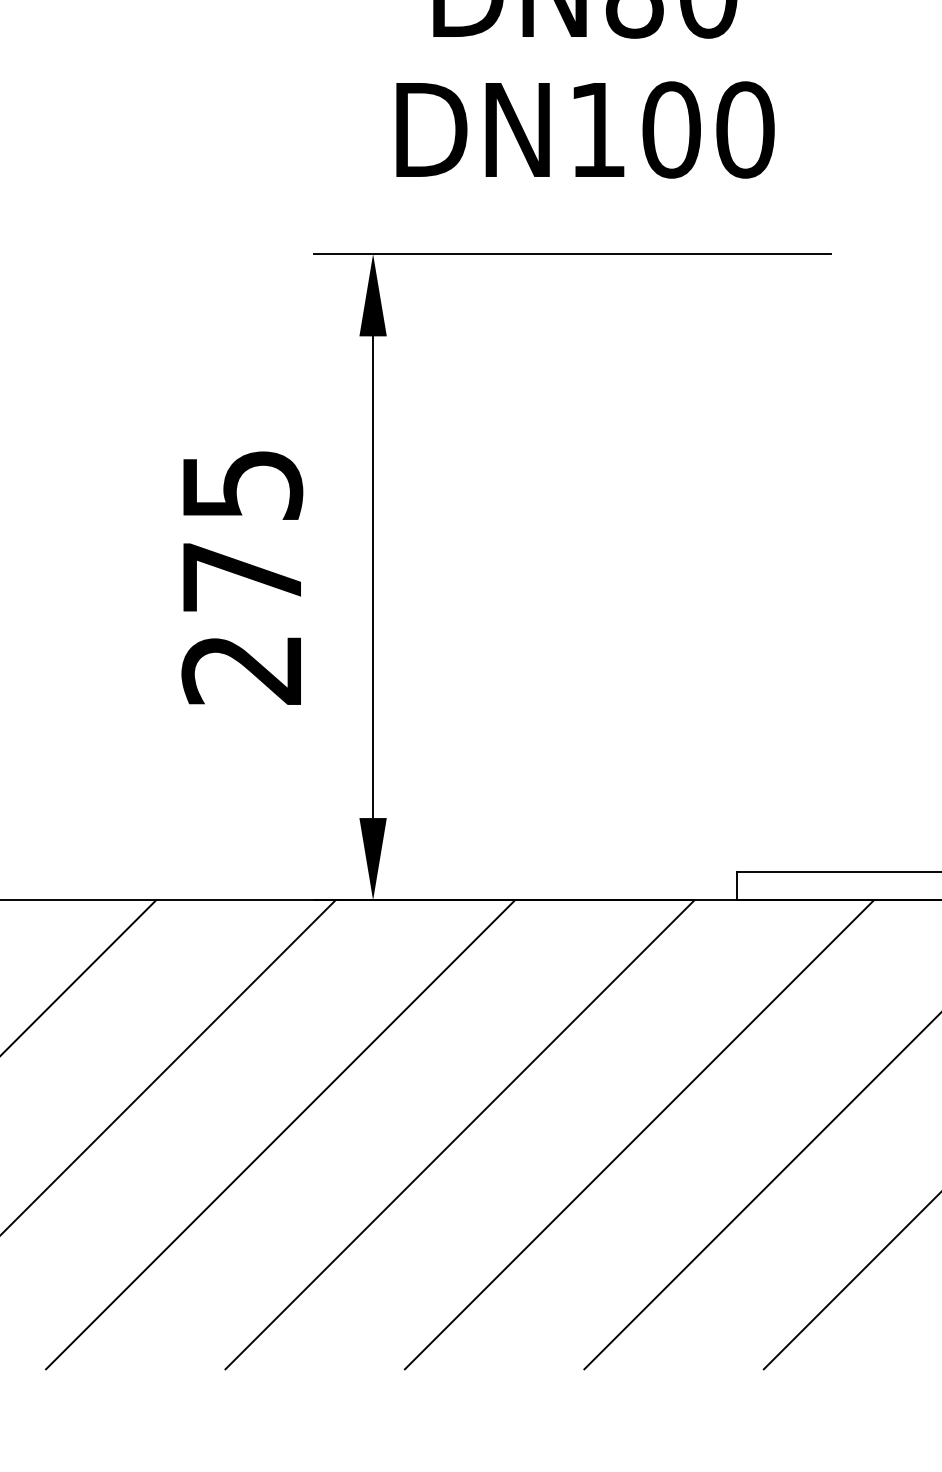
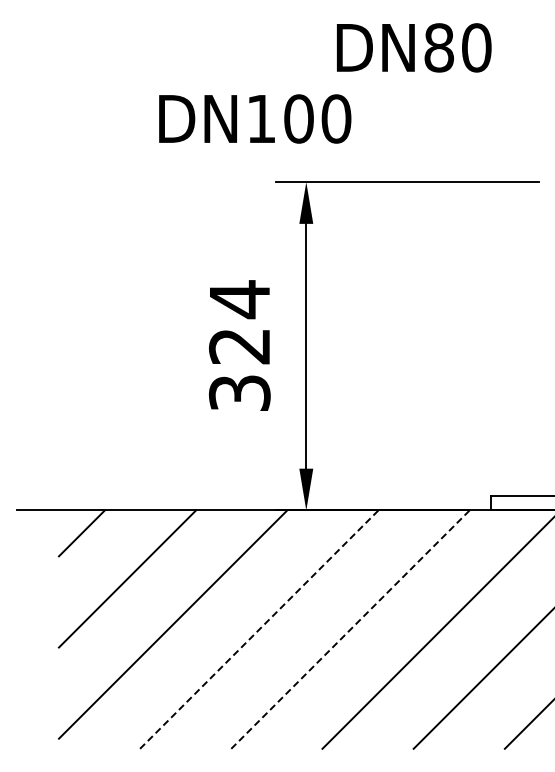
text: (586, 128) -> (255, 118), moved
text: (241, 575) -> (239, 345), 275 -> 324
line: (281, 1134) -> (259, 629), solid -> dashed
line: (460, 1134) -> (350, 629), solid -> dashed

